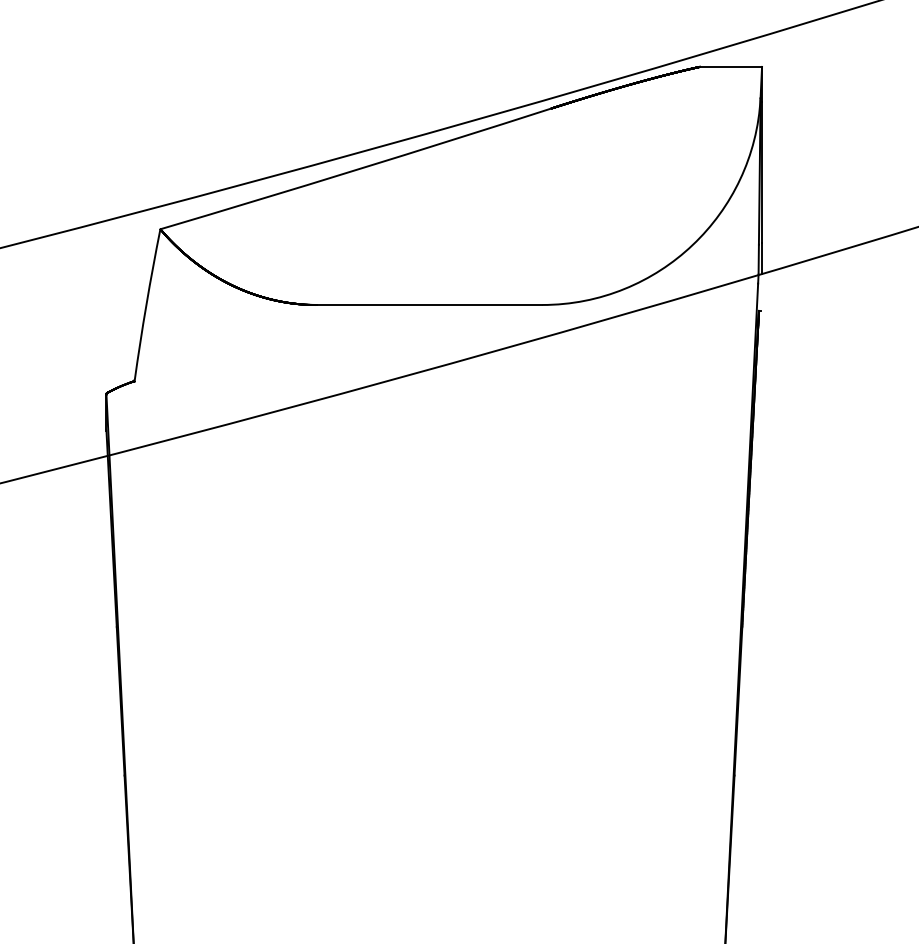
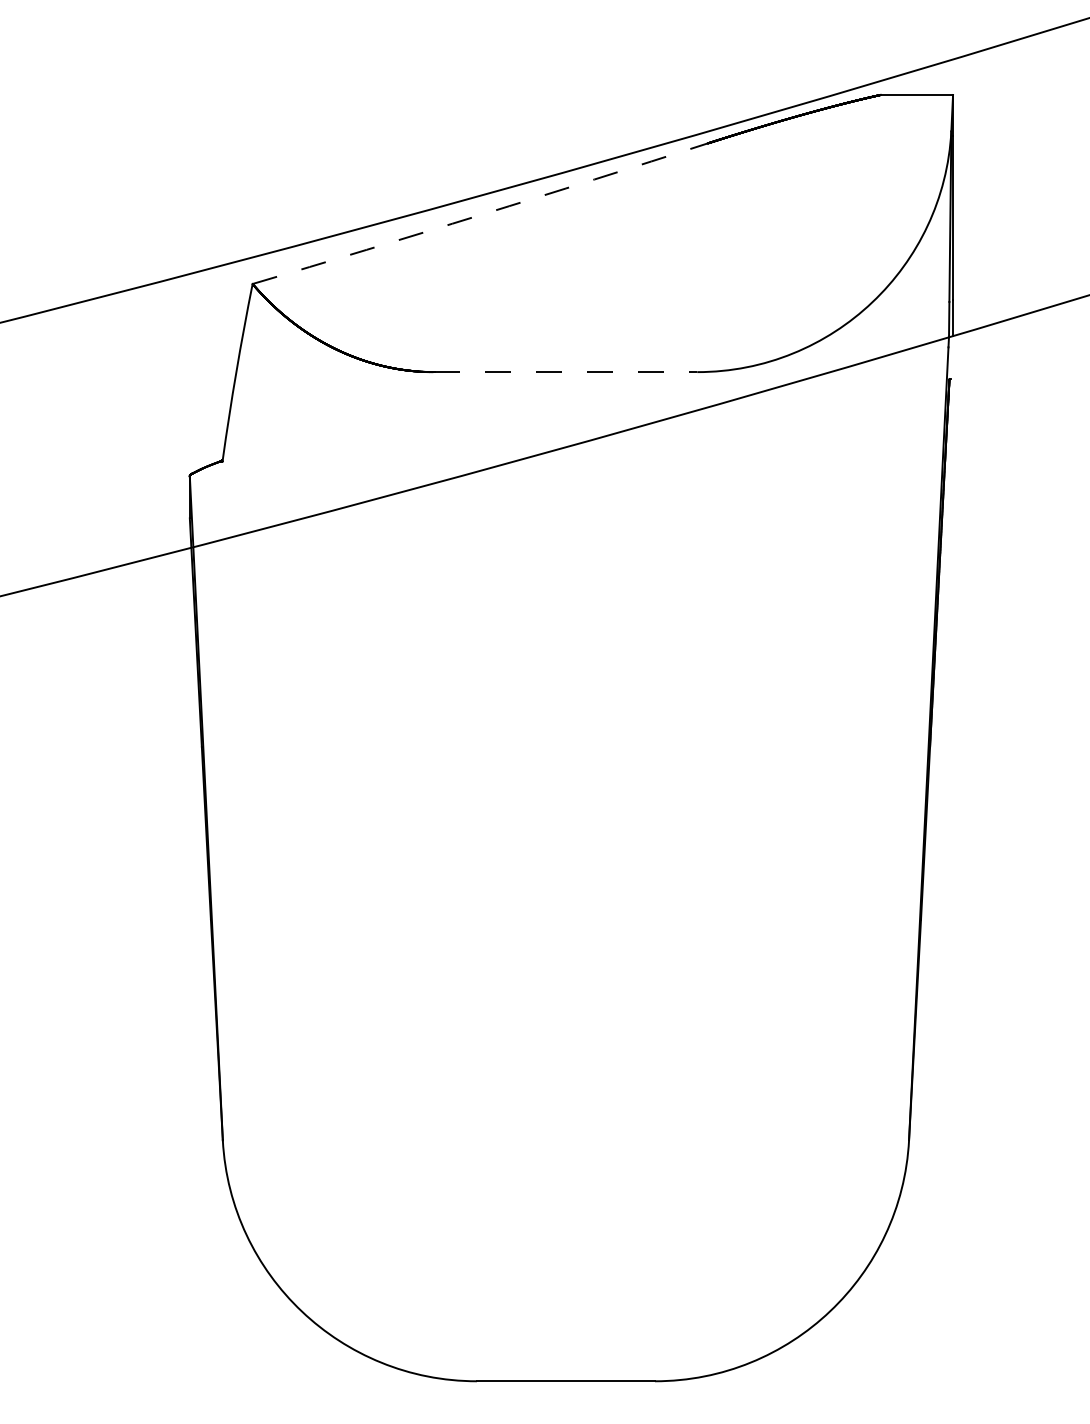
arc: (356, 170) -> (480, 215), solid -> dashed
line: (430, 305) -> (566, 372), solid -> dashed

